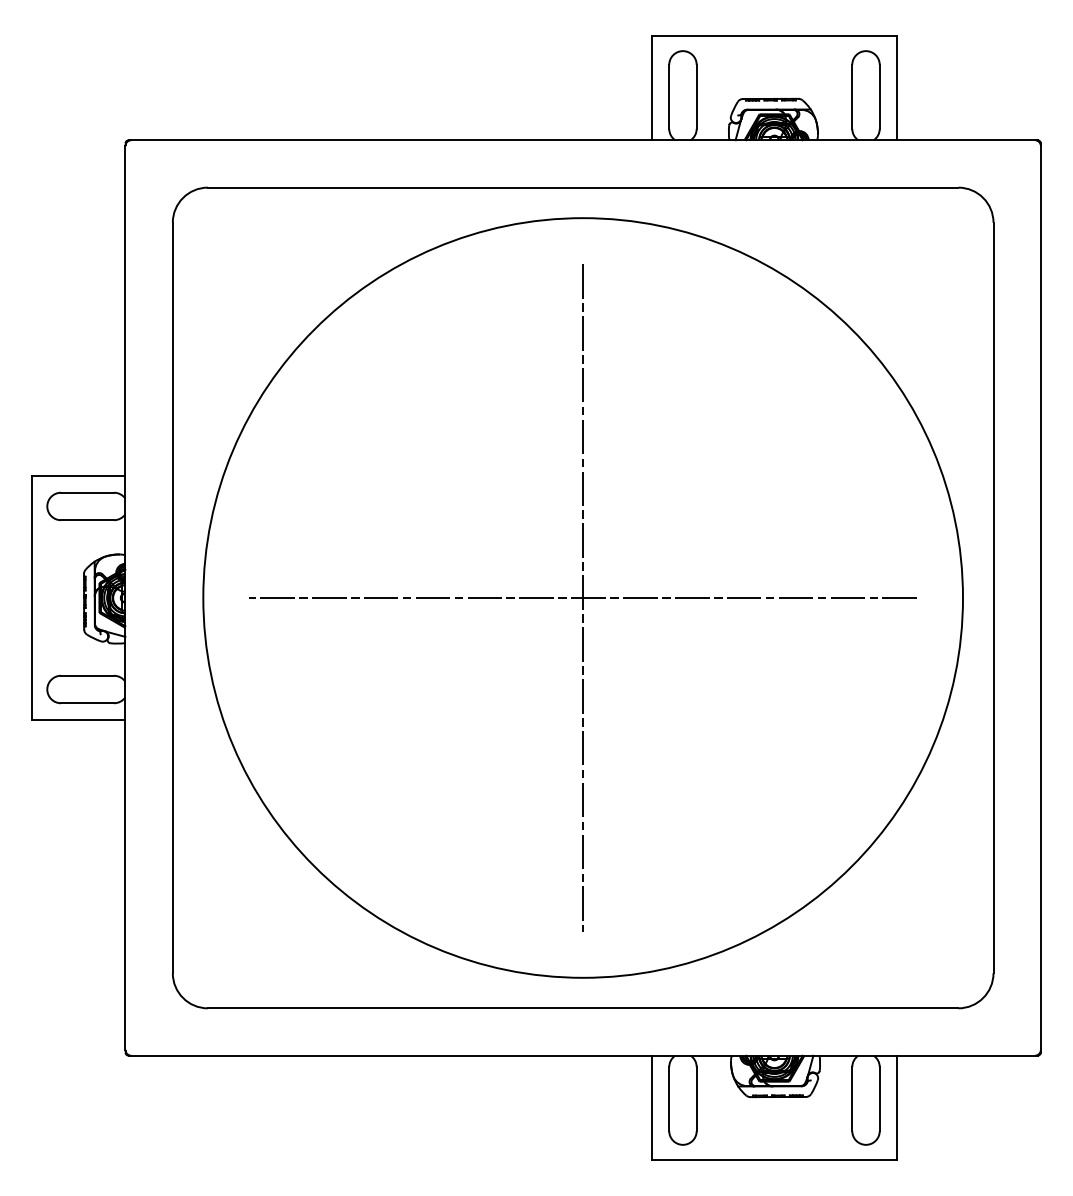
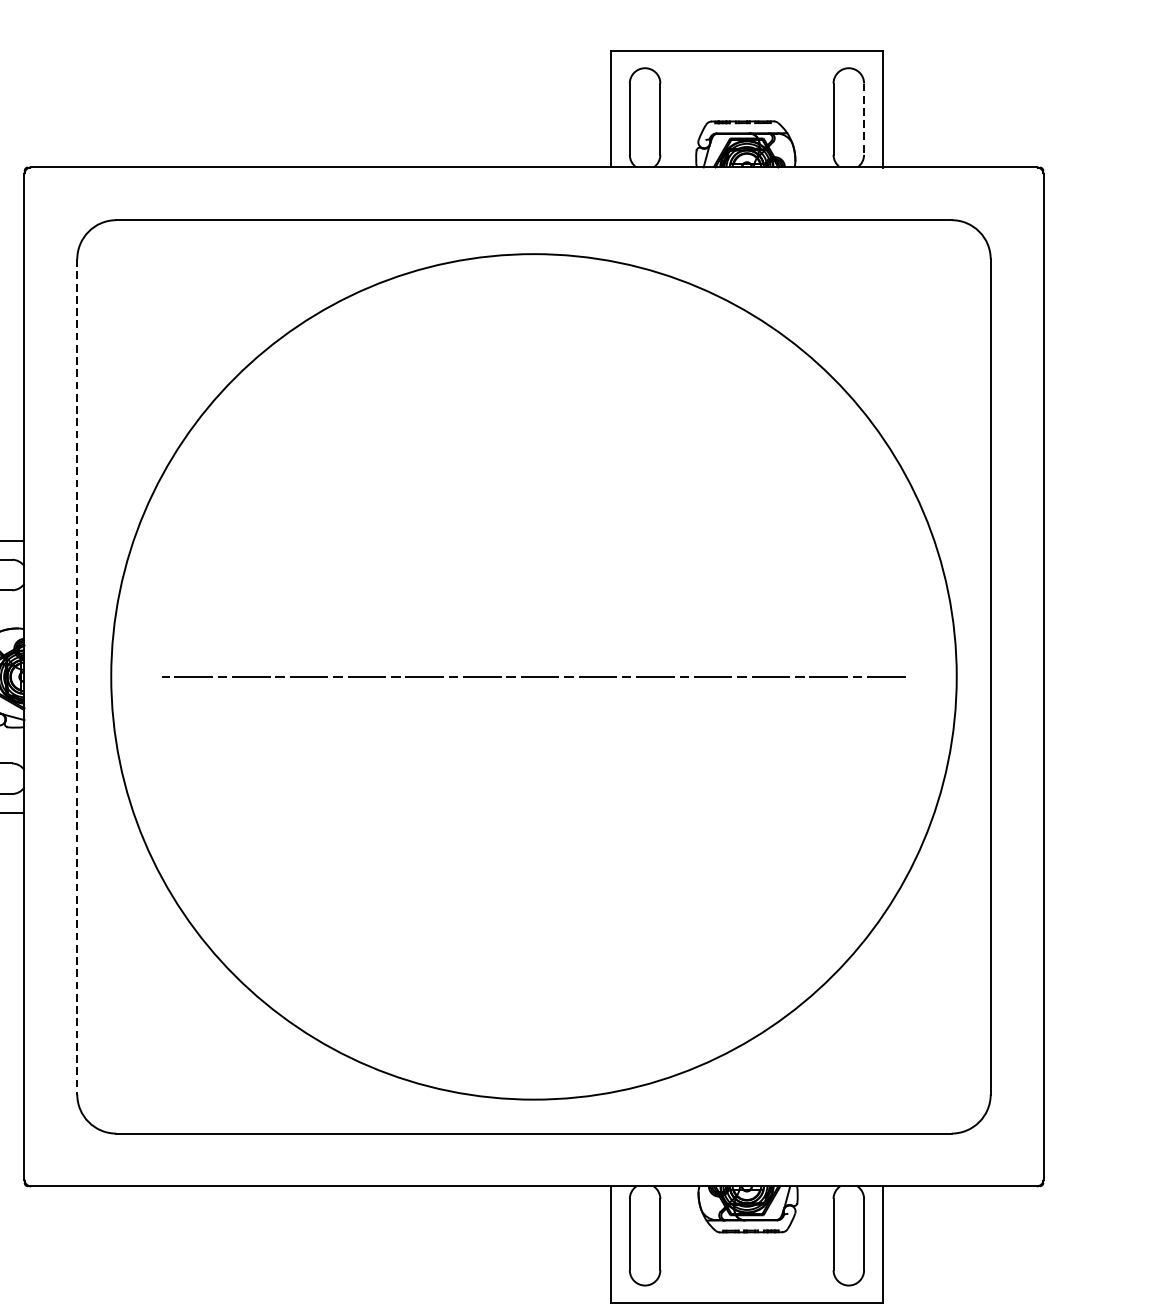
line: (879, 97) -> (863, 119), solid -> dashed
line: (583, 597) -> (534, 676), removed
line: (172, 598) -> (76, 677), solid -> dashed

